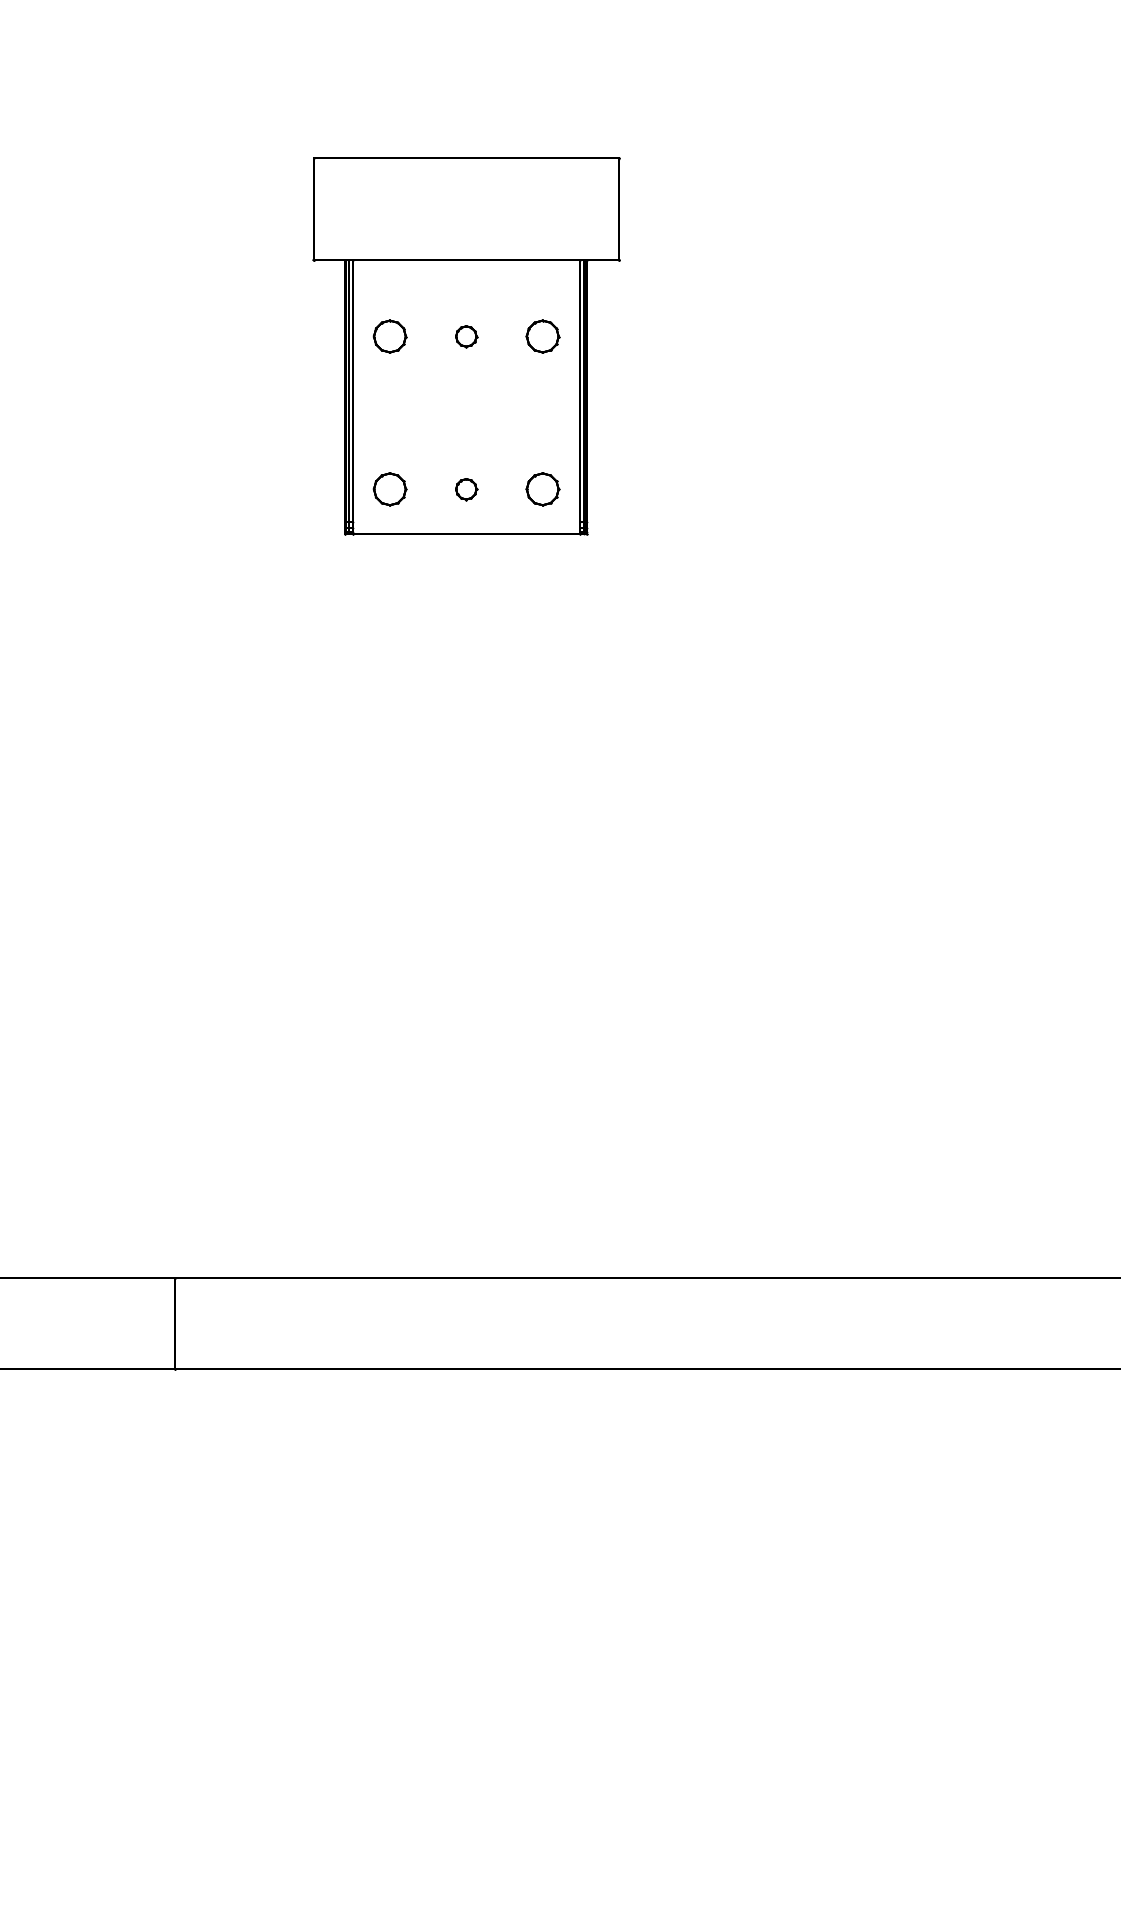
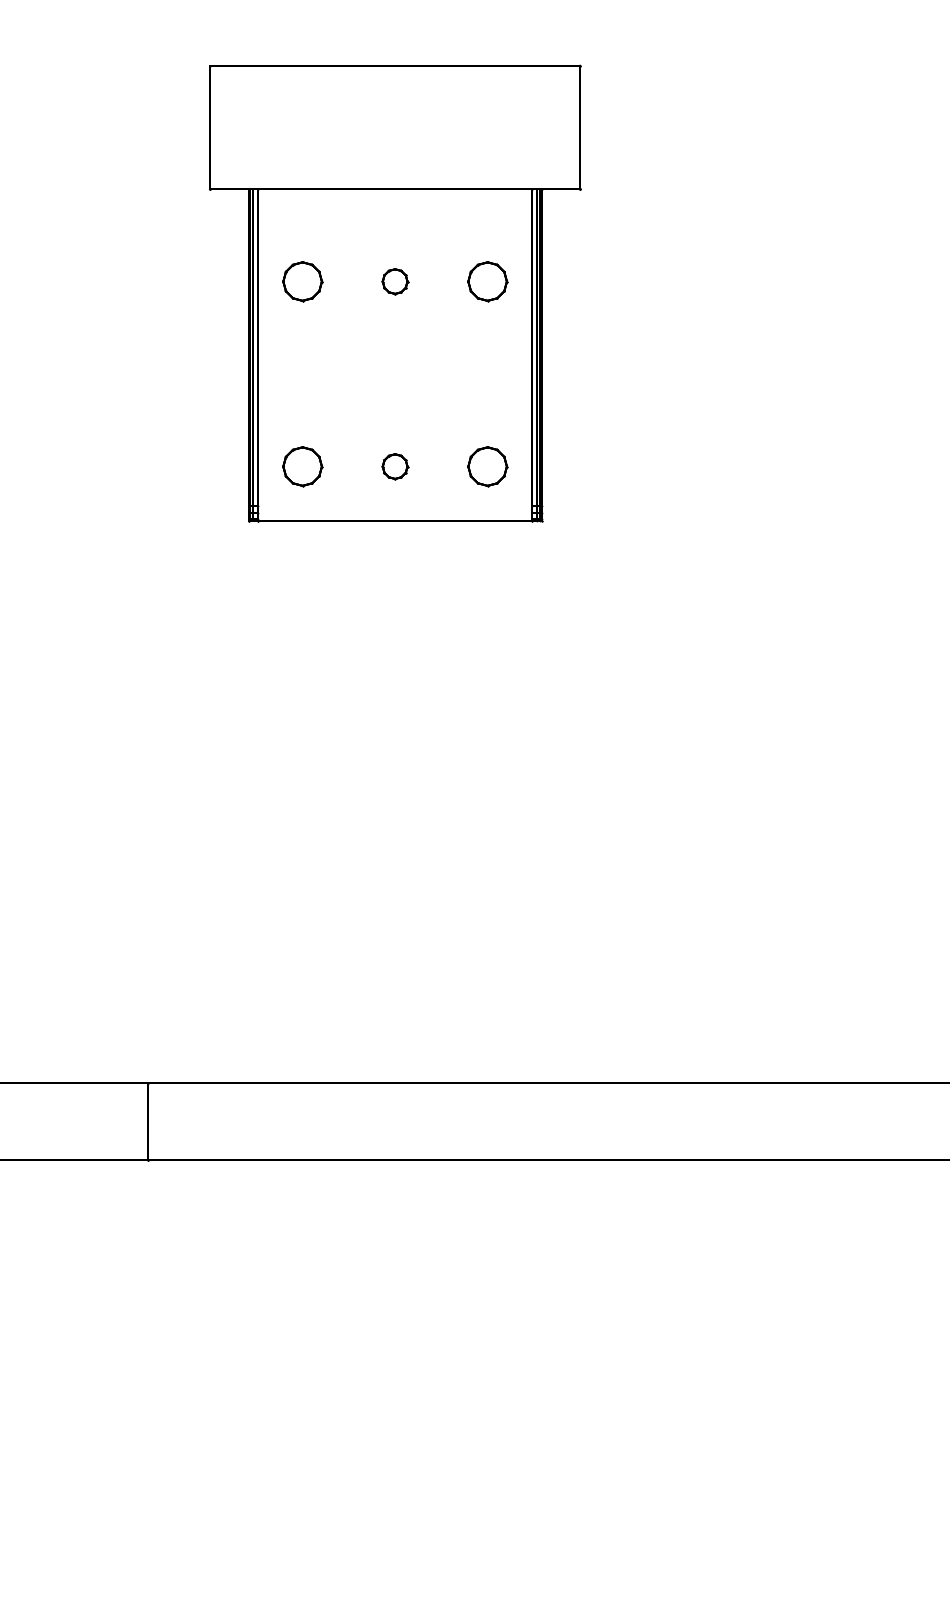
part: (466, 345) -> (395, 292), size x1.43

